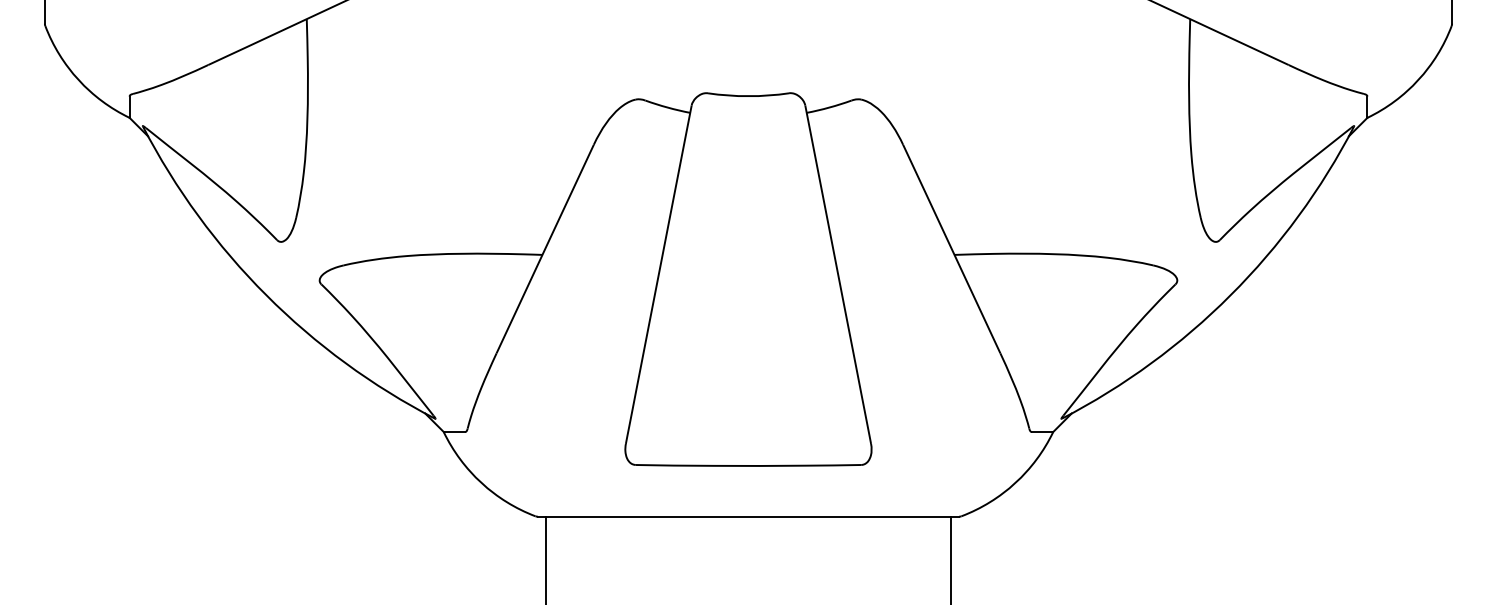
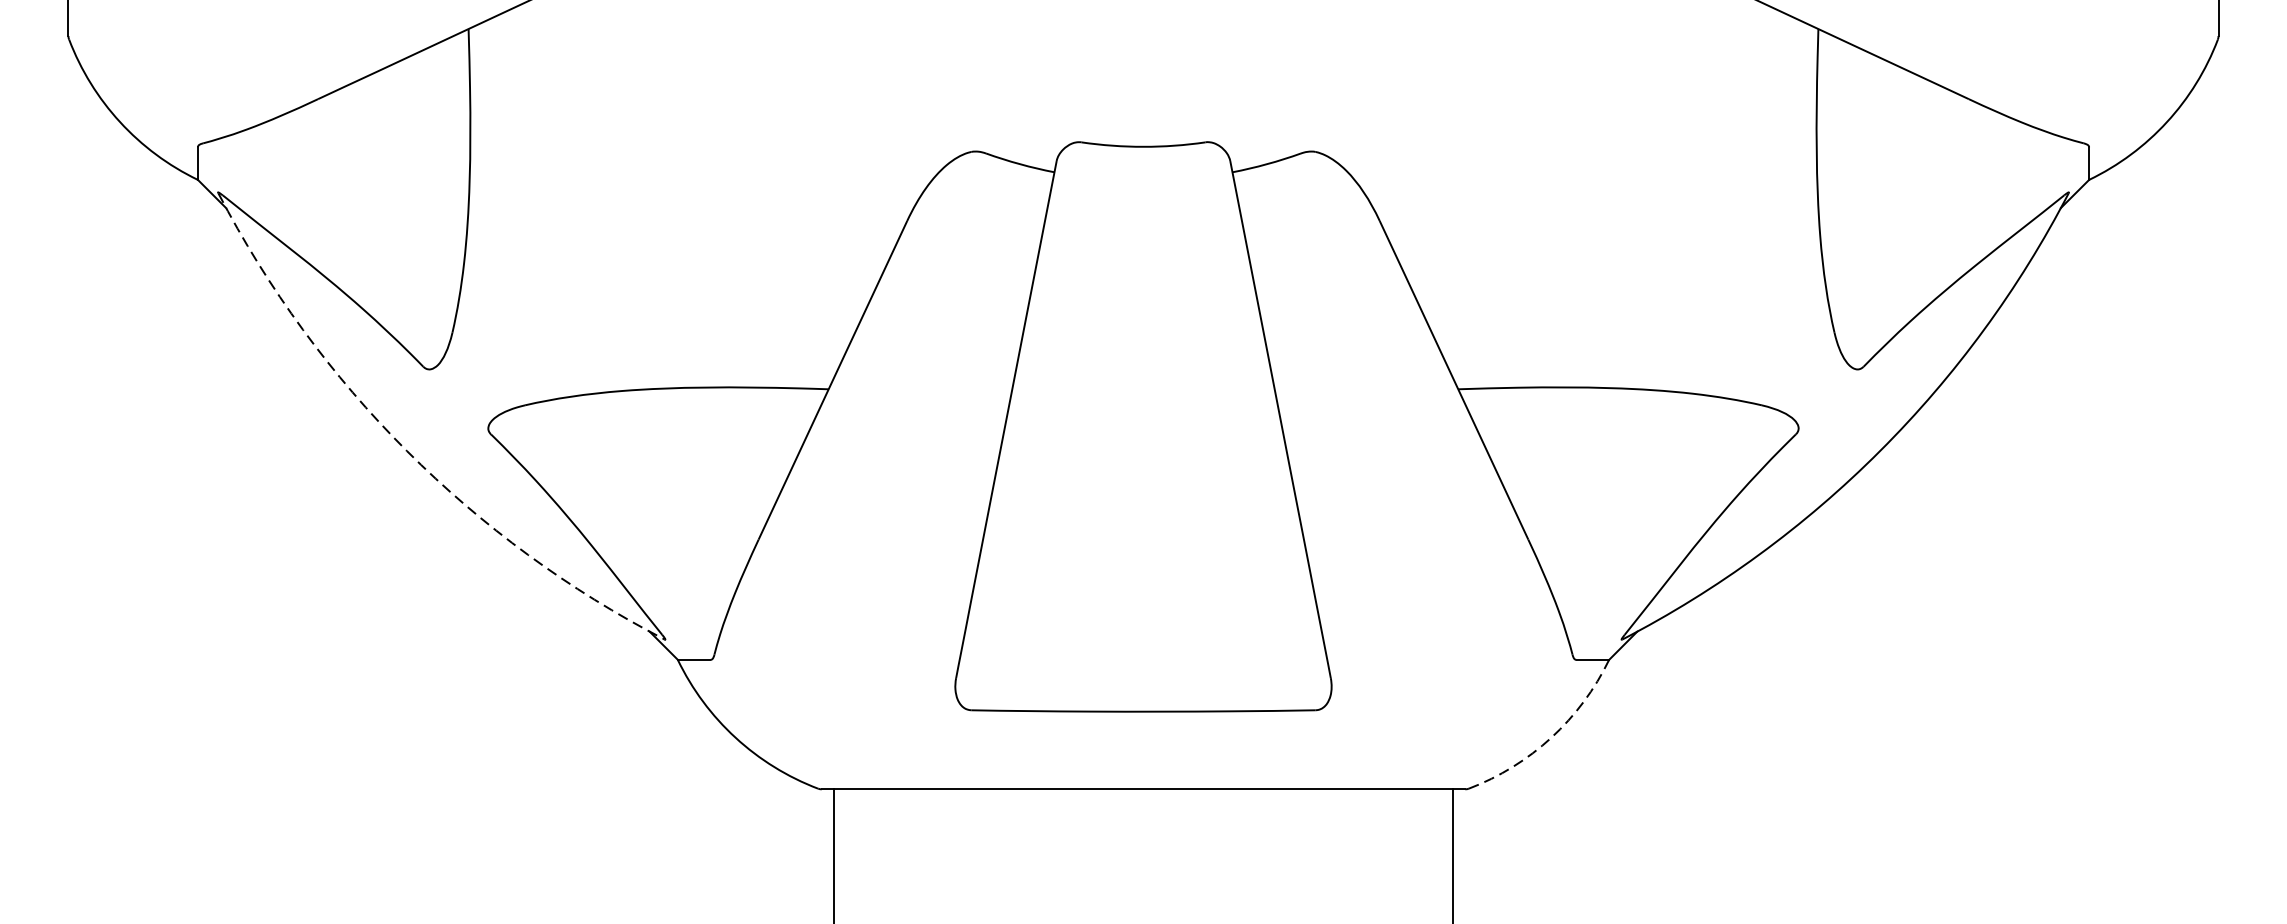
arc: (266, 295) -> (407, 451), solid -> dashed
arc: (1015, 482) -> (1551, 737), solid -> dashed

